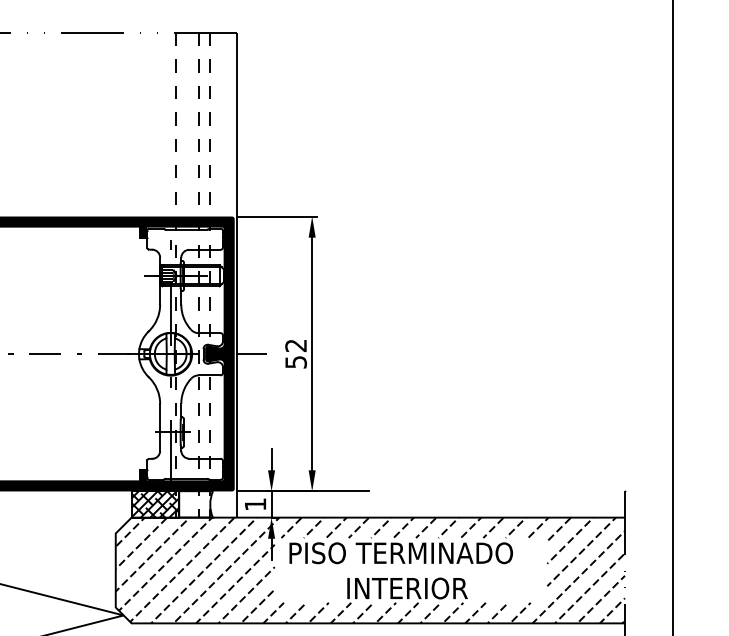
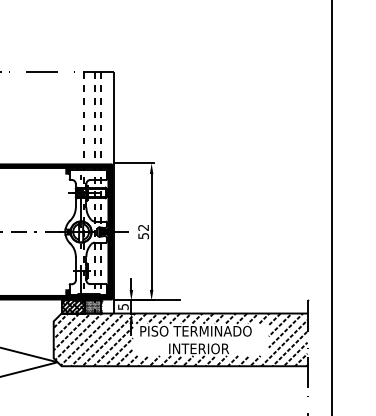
hatch: (195, 503) -> (93, 306), added
text: (255, 505) -> (123, 307), 1 -> 5

